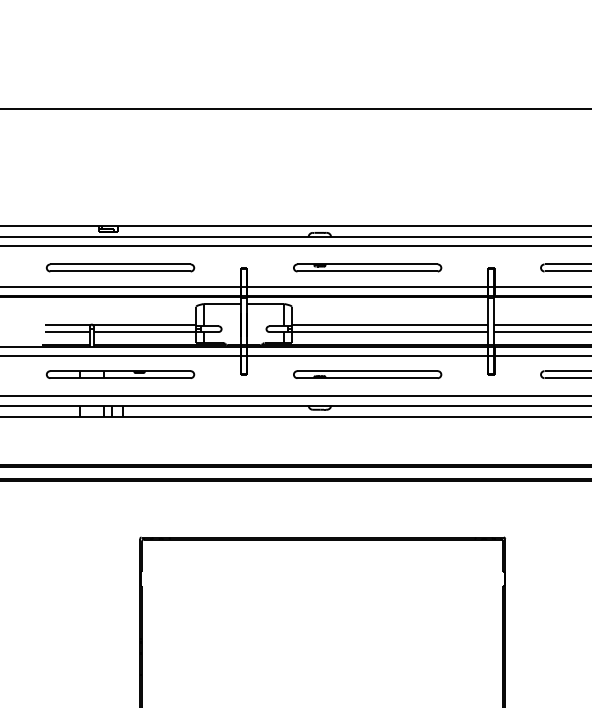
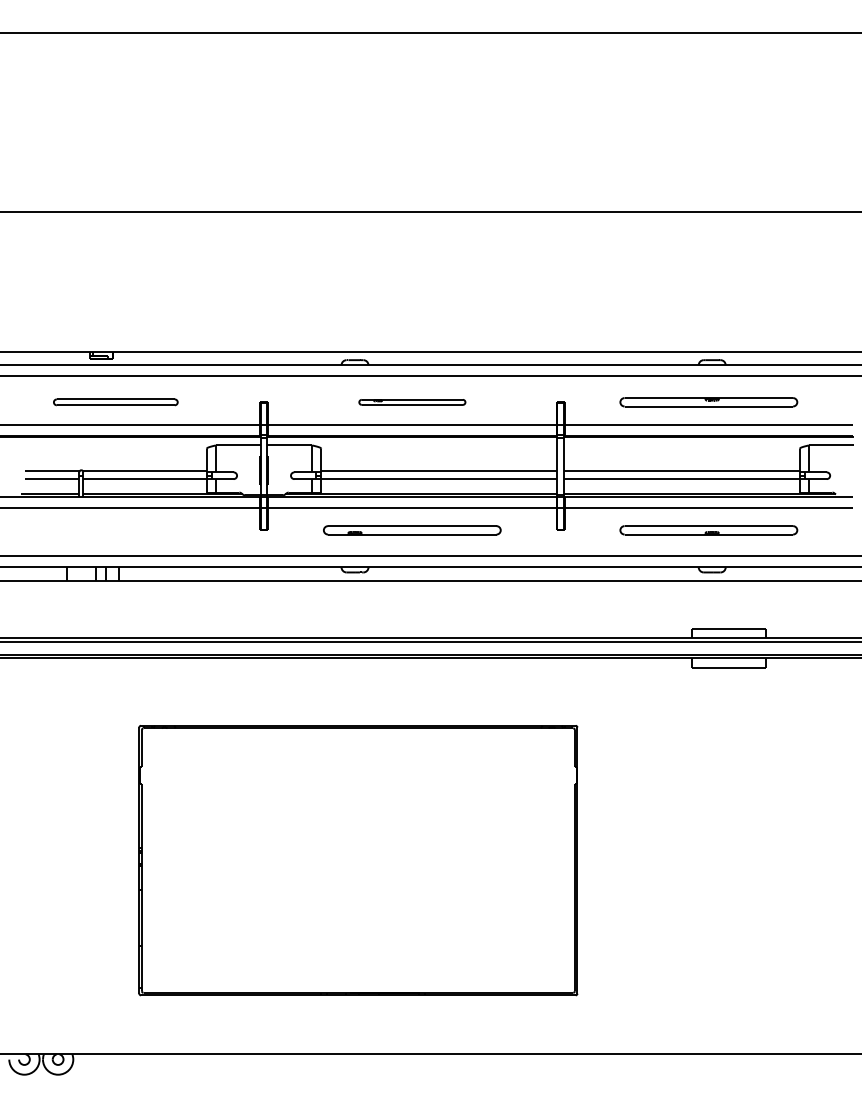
part: (120, 268) -> (115, 402), size x0.7
part: (367, 268) -> (412, 402), size x0.6
part: (120, 374) -> (115, 530), removed

